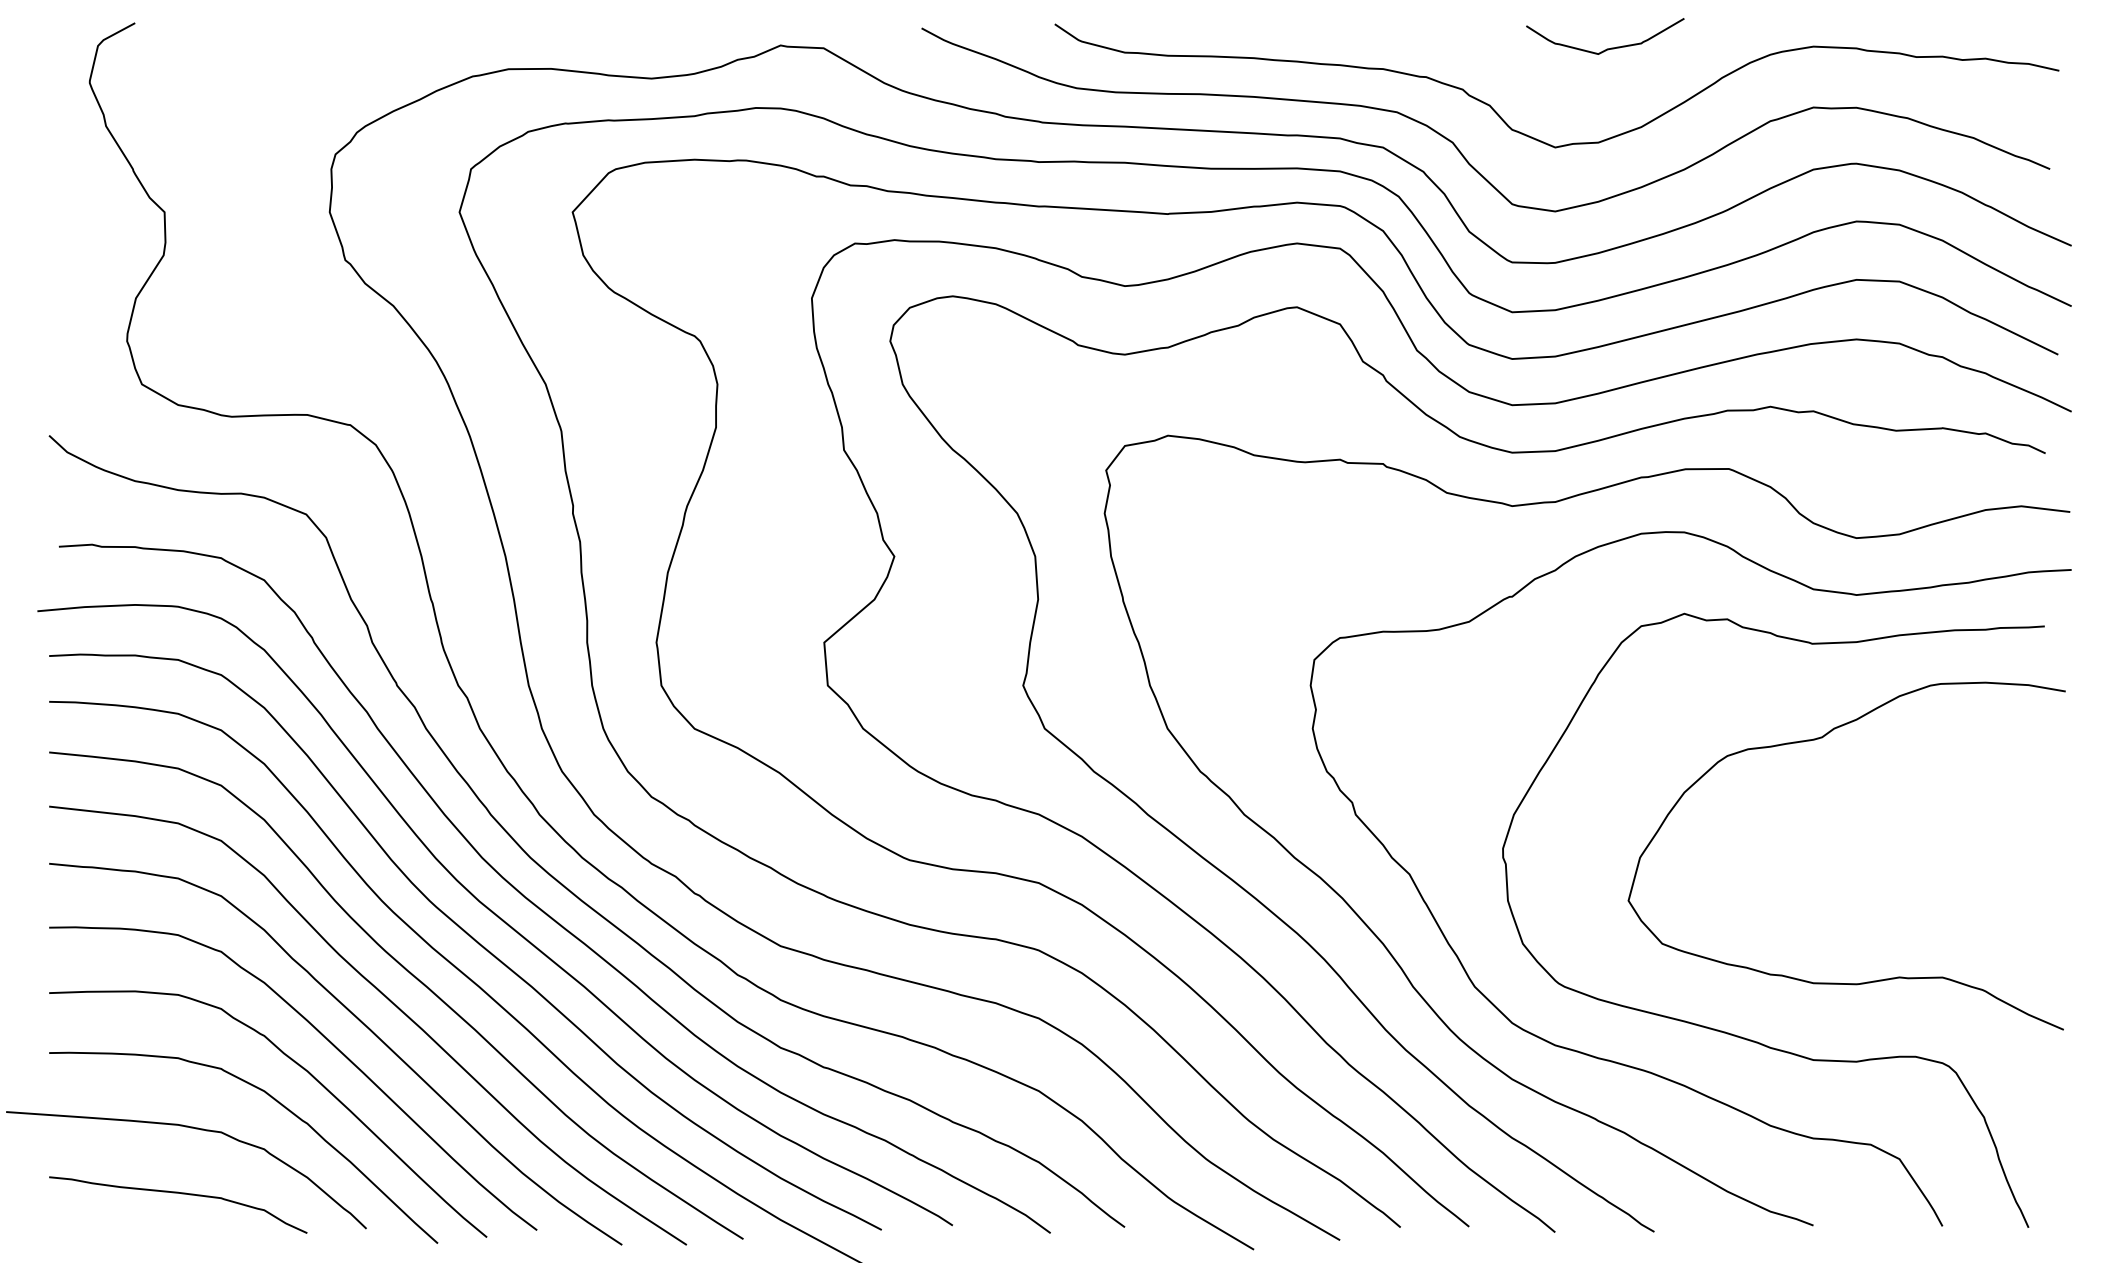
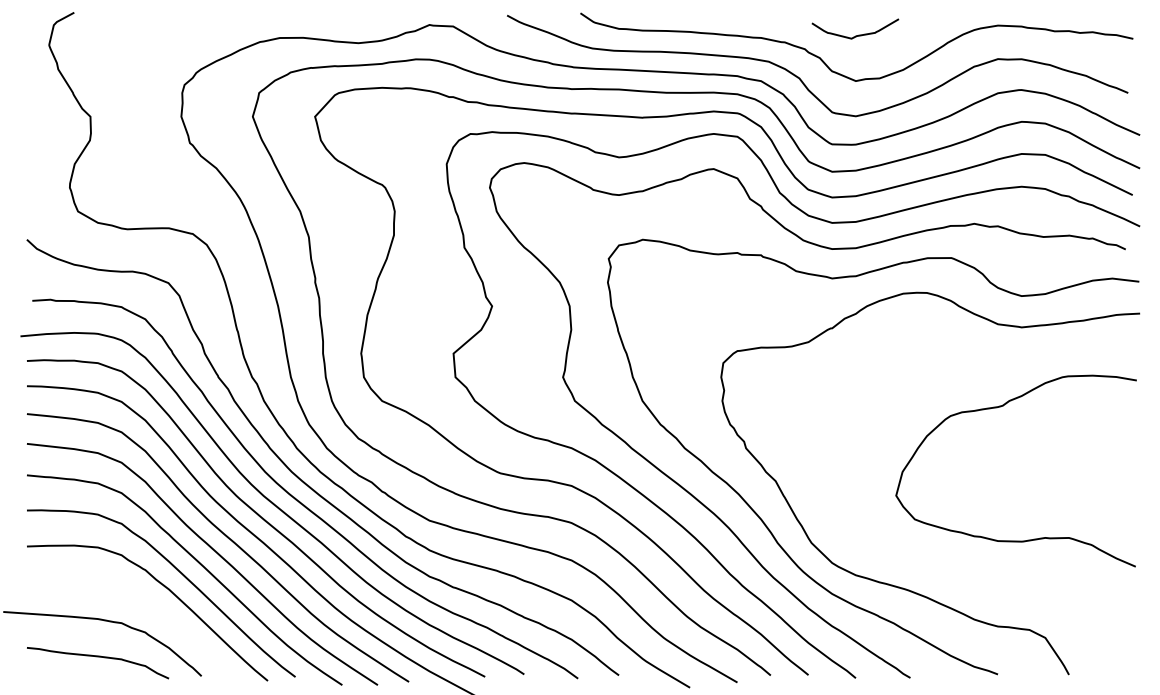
curve: (1610, 46) -> (858, 34), moved
curve: (1734, 1033) -> (954, 568), removed
curve: (277, 1103) -> (152, 607), removed

